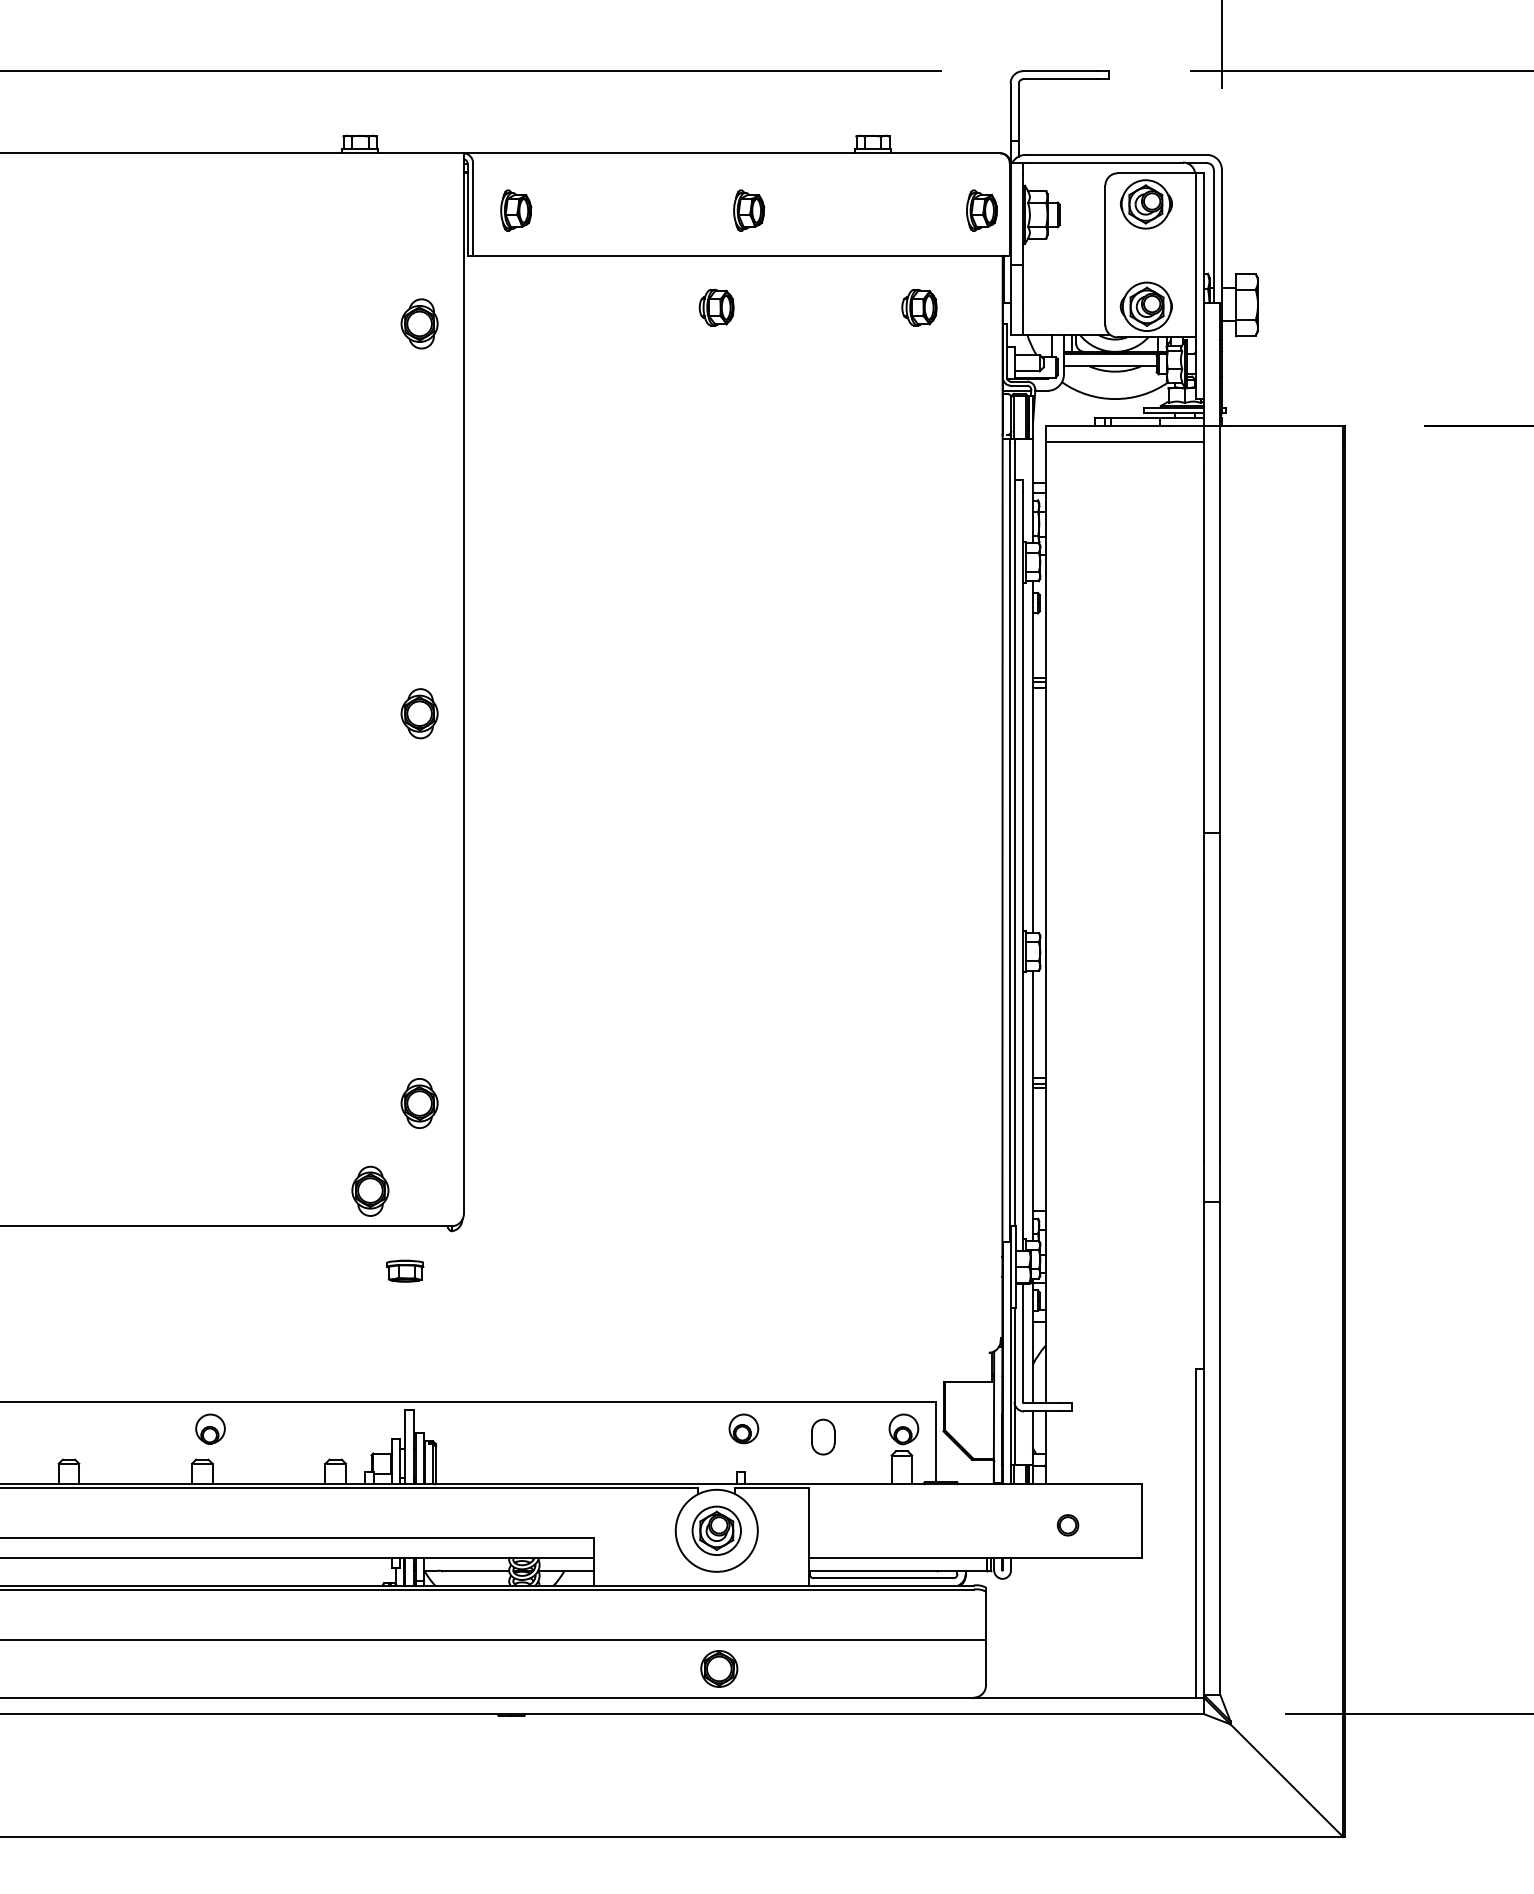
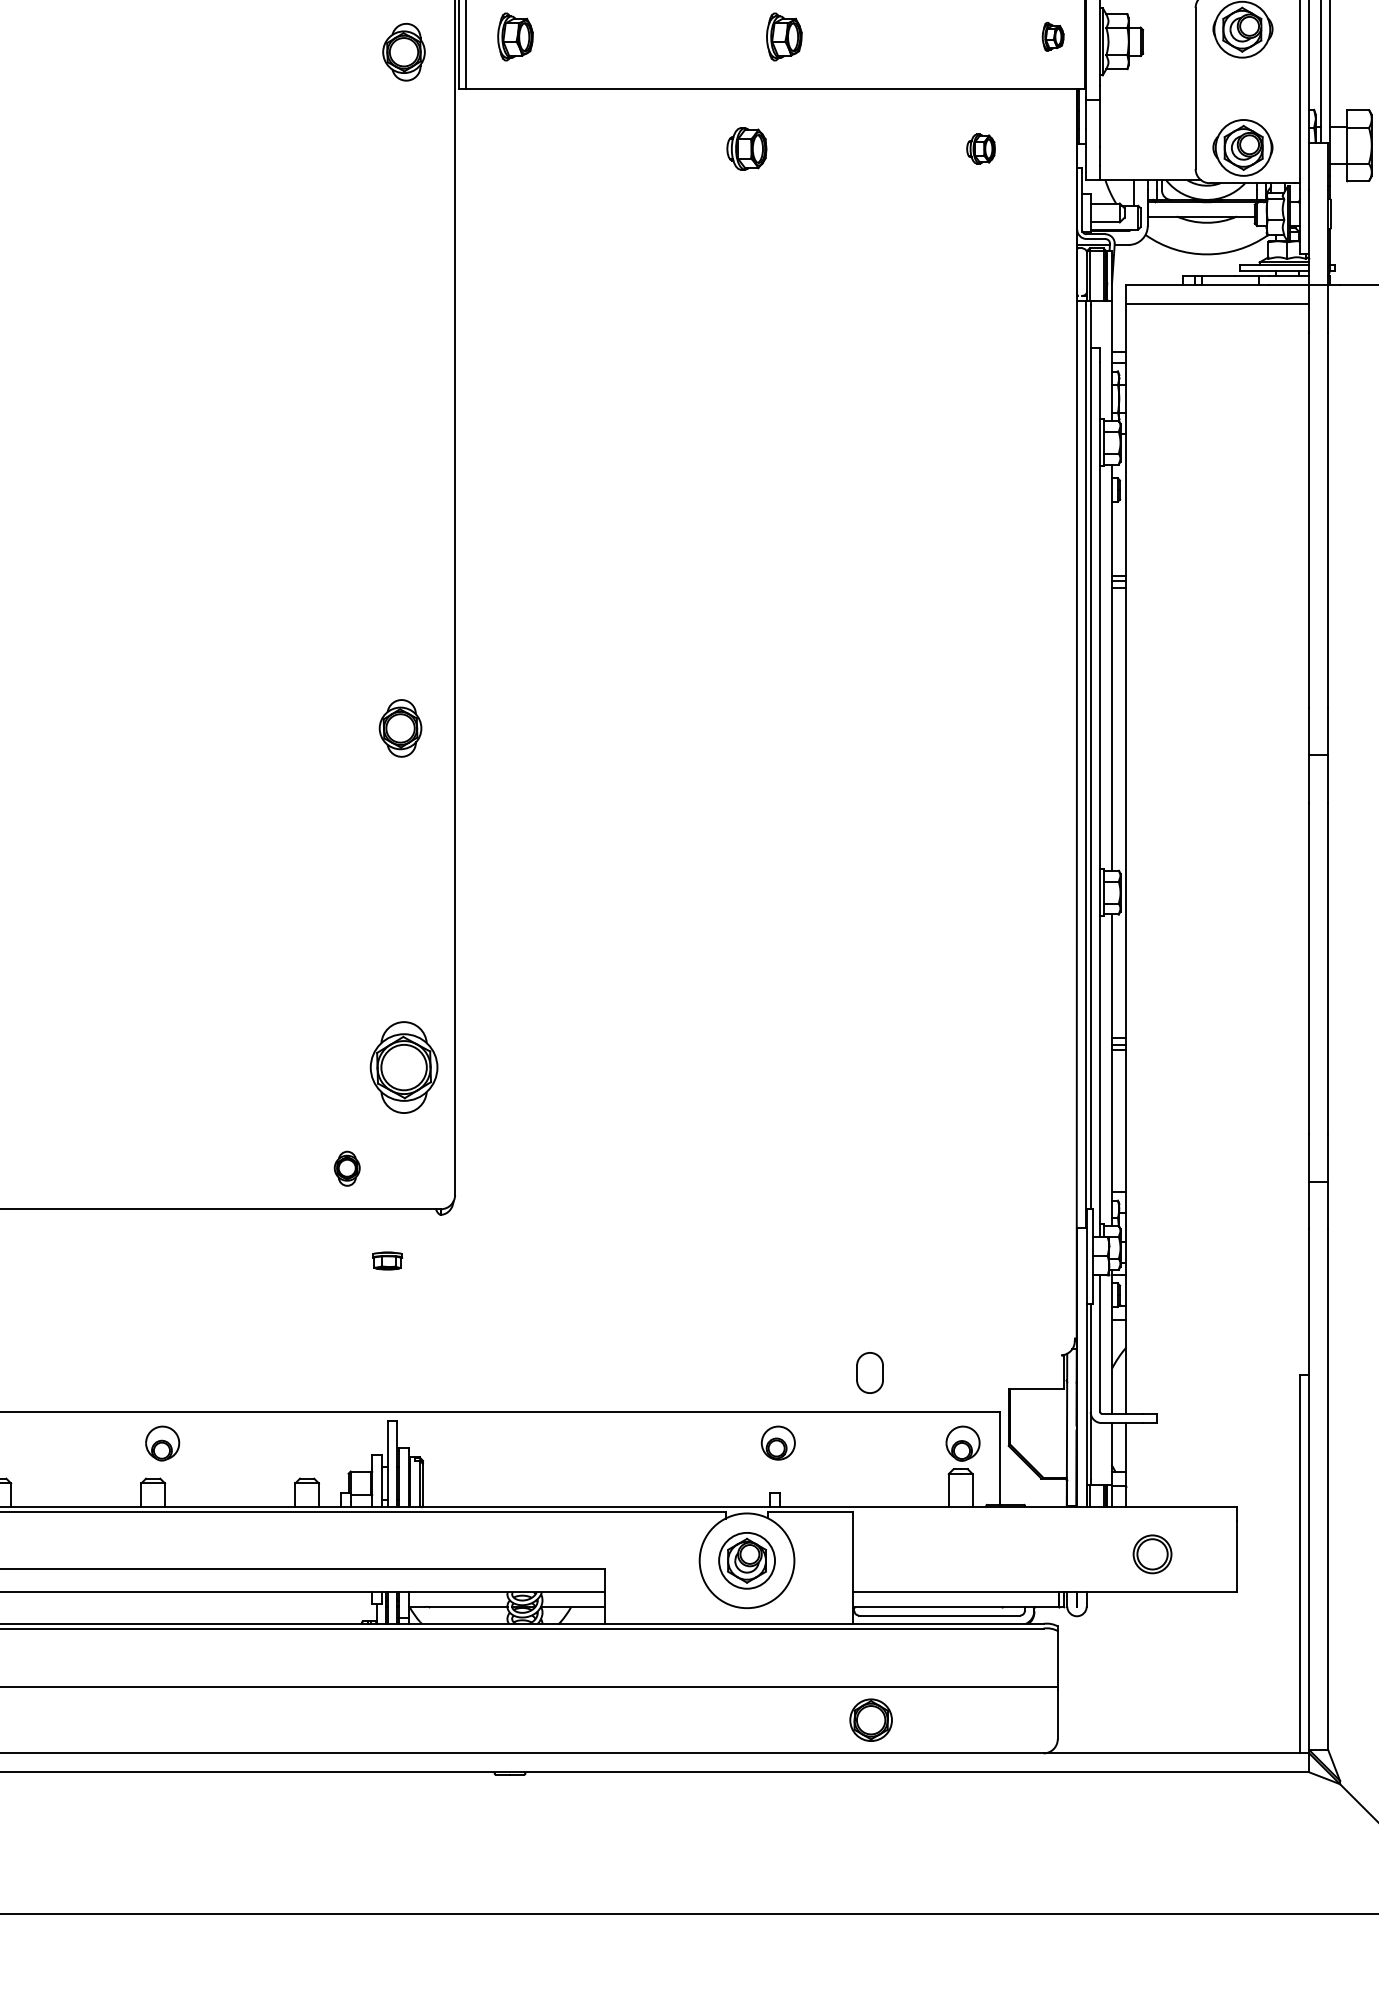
part: (981, 210) -> (1052, 36), size x0.6
part: (919, 307) -> (981, 148), size x0.7
part: (419, 323) -> (403, 51), moved
part: (419, 713) -> (400, 728), moved
part: (419, 1103) -> (403, 1067), size x1.6
part: (370, 1190) -> (347, 1167), size x0.6
part: (405, 1270) -> (387, 1260), size x0.7
part: (823, 1436) -> (870, 1372), moved
part: (1067, 1525) -> (1151, 1554), size x1.6
part: (719, 1668) -> (871, 1719), moved

